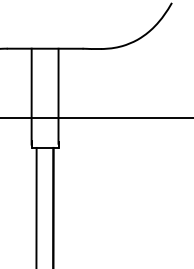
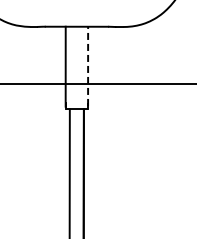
line: (58, 96) -> (88, 66), solid -> dashed

